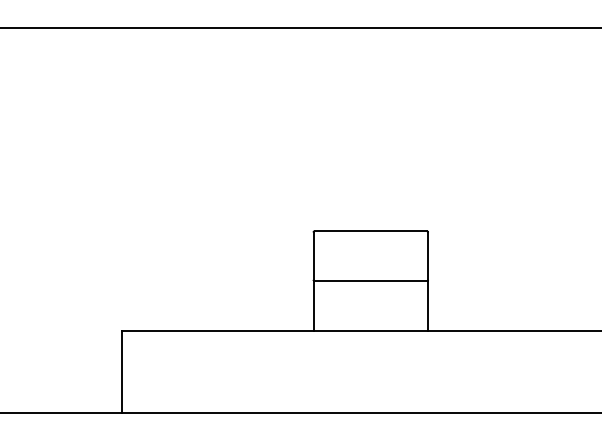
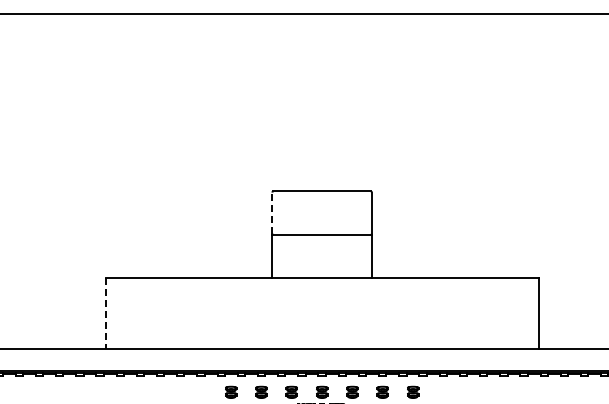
line: (313, 256) -> (272, 213), solid -> dashed
line: (121, 371) -> (105, 313), solid -> dashed

